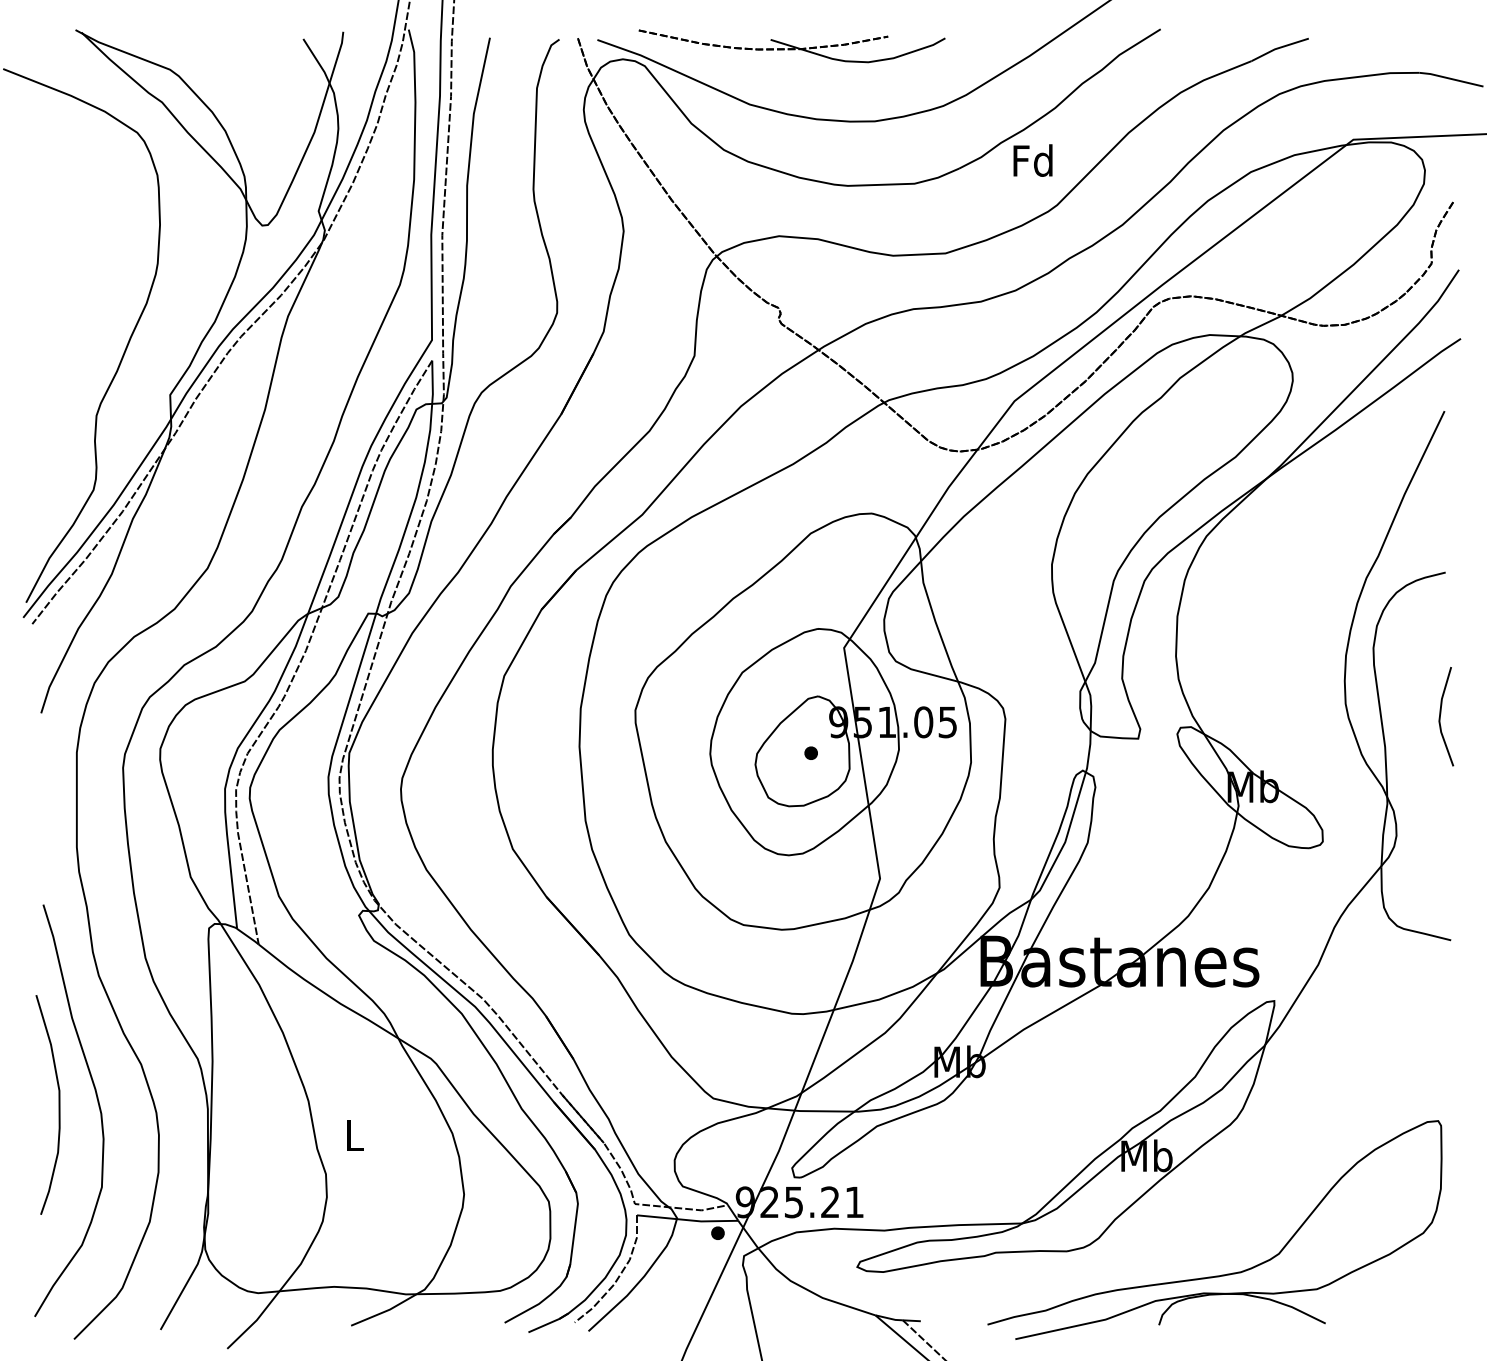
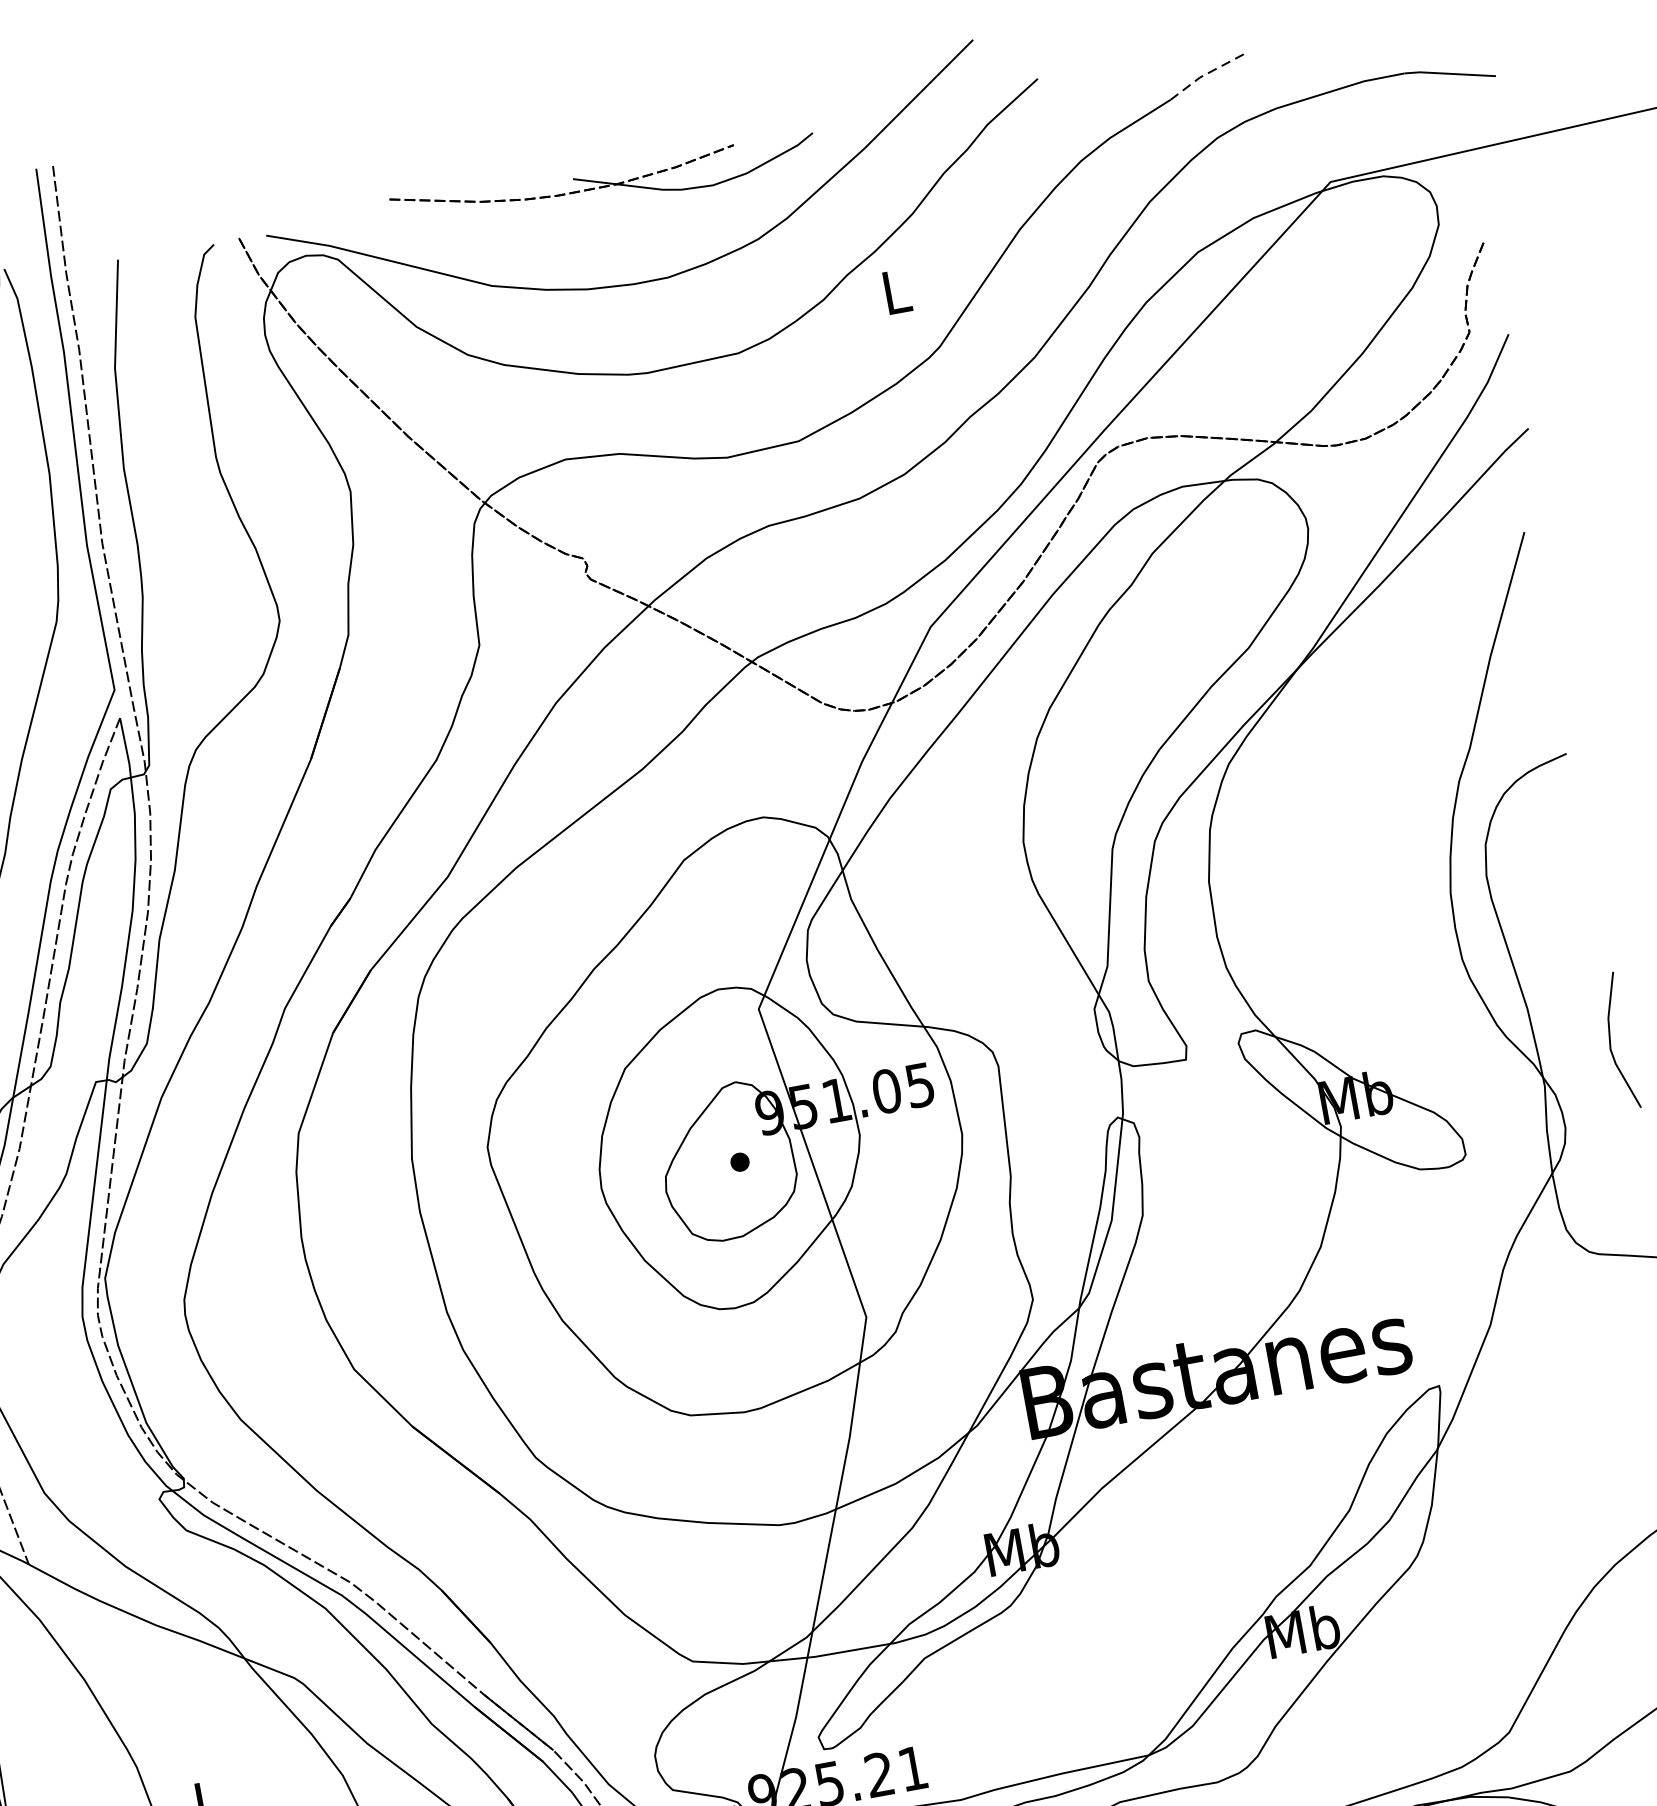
part: (791, 46) -> (603, 183), moved
line: (1278, 48) -> (1204, 75), solid -> dashed
text: (1032, 160) -> (894, 291), Fd -> L
line: (1441, 714) -> (1611, 1039), moved

